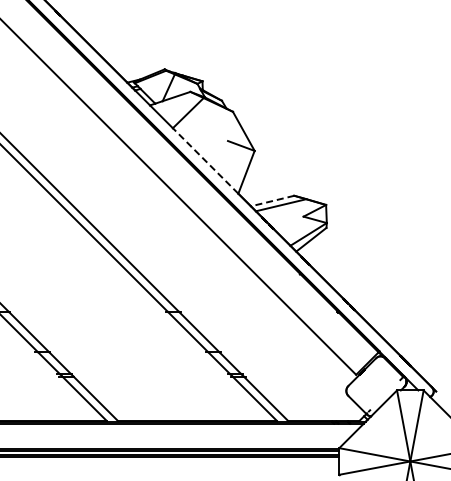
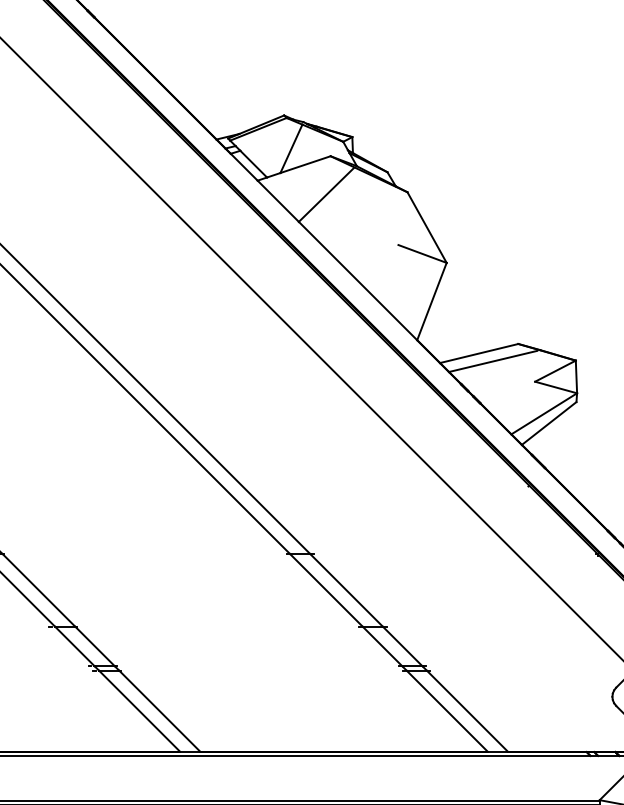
line: (205, 160) -> (357, 280), dashed -> solid
line: (272, 201) -> (478, 354), dashed -> solid

